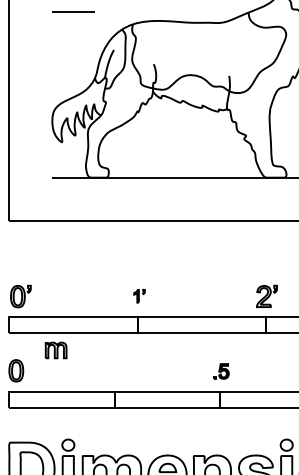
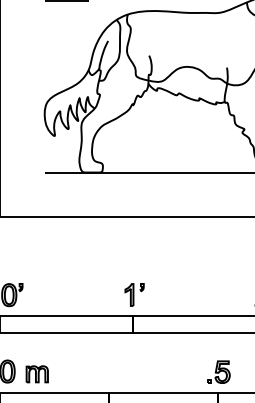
part: (139, 295) -> (134, 293), size x1.67
part: (55, 350) -> (36, 374), moved
part: (221, 371) -> (219, 372), size x1.43

